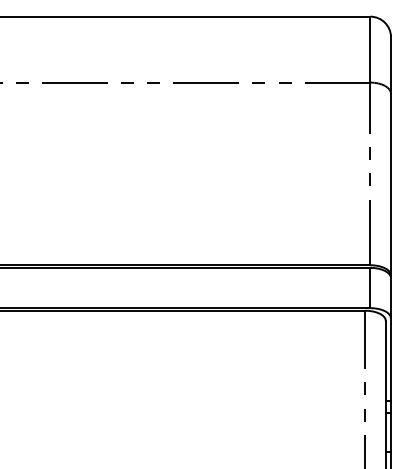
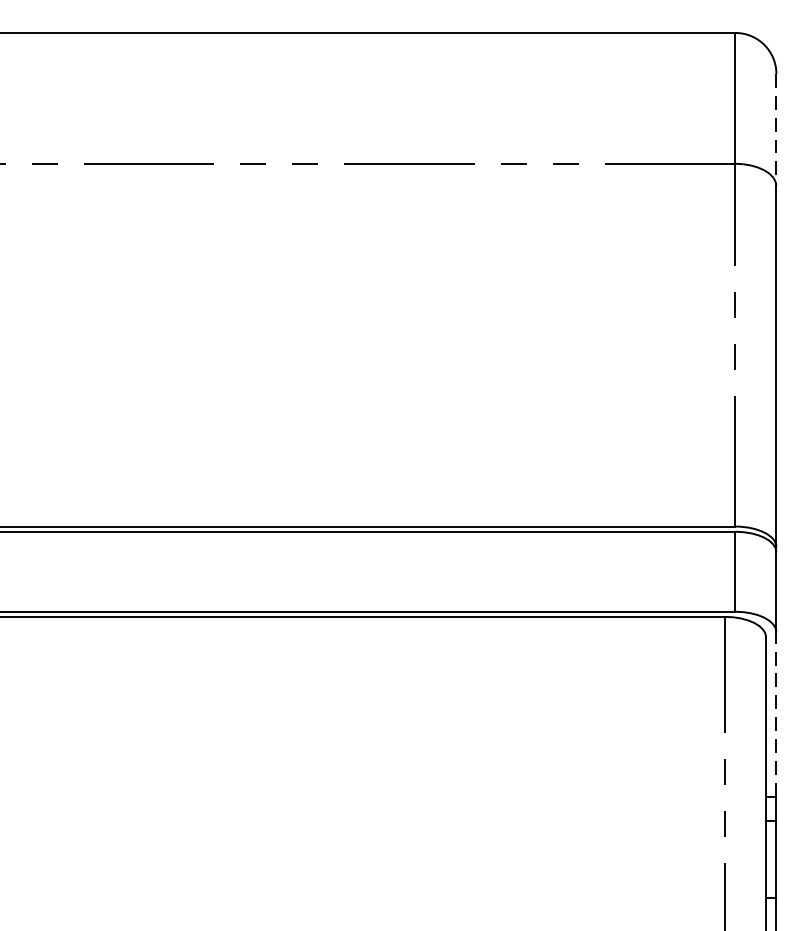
line: (391, 66) -> (777, 131), solid -> dashed
line: (391, 359) -> (777, 713), solid -> dashed

